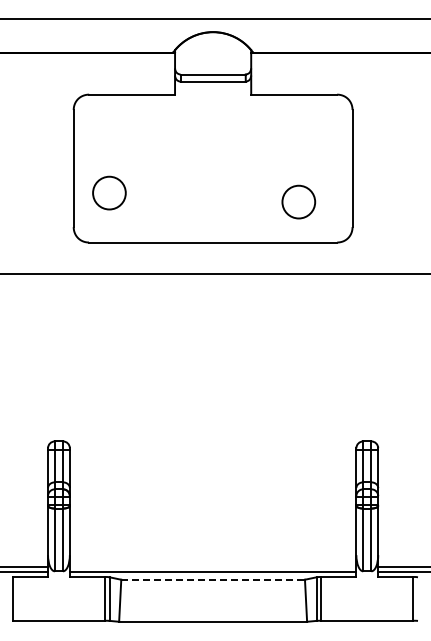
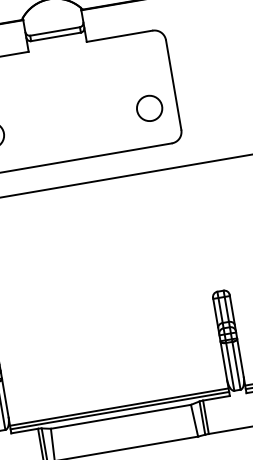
circle: (298, 201) -> (149, 108), moved
line: (212, 567) -> (118, 407), added
line: (213, 579) -> (121, 416), dashed -> solid

